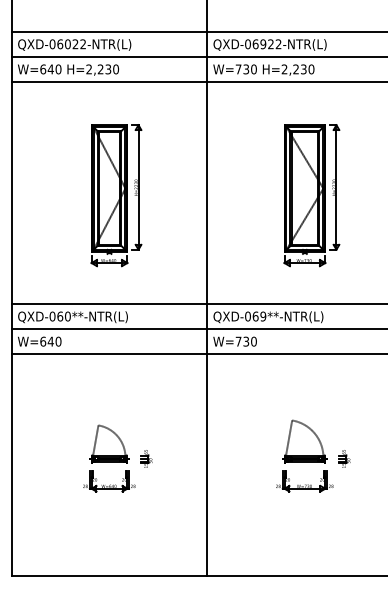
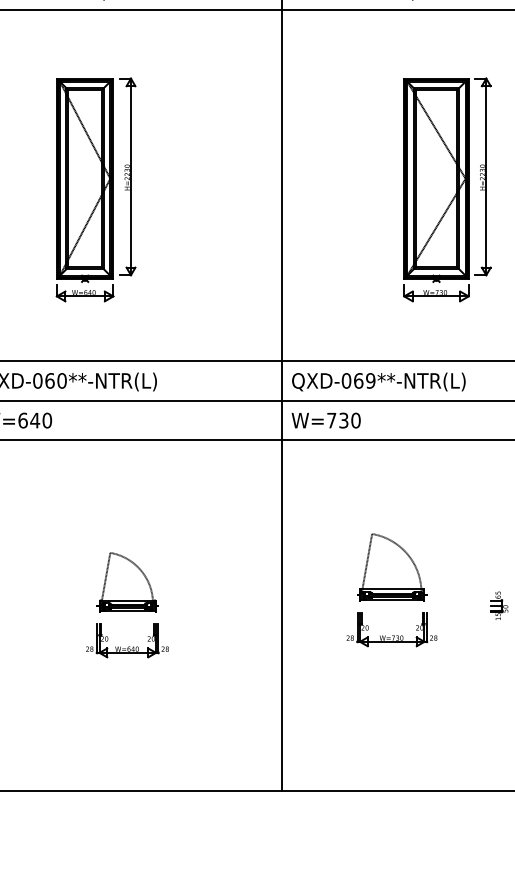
part: (116, 195) -> (96, 189), moved
part: (304, 455) -> (391, 589), moved
part: (146, 458) -> (186, 605), removed

